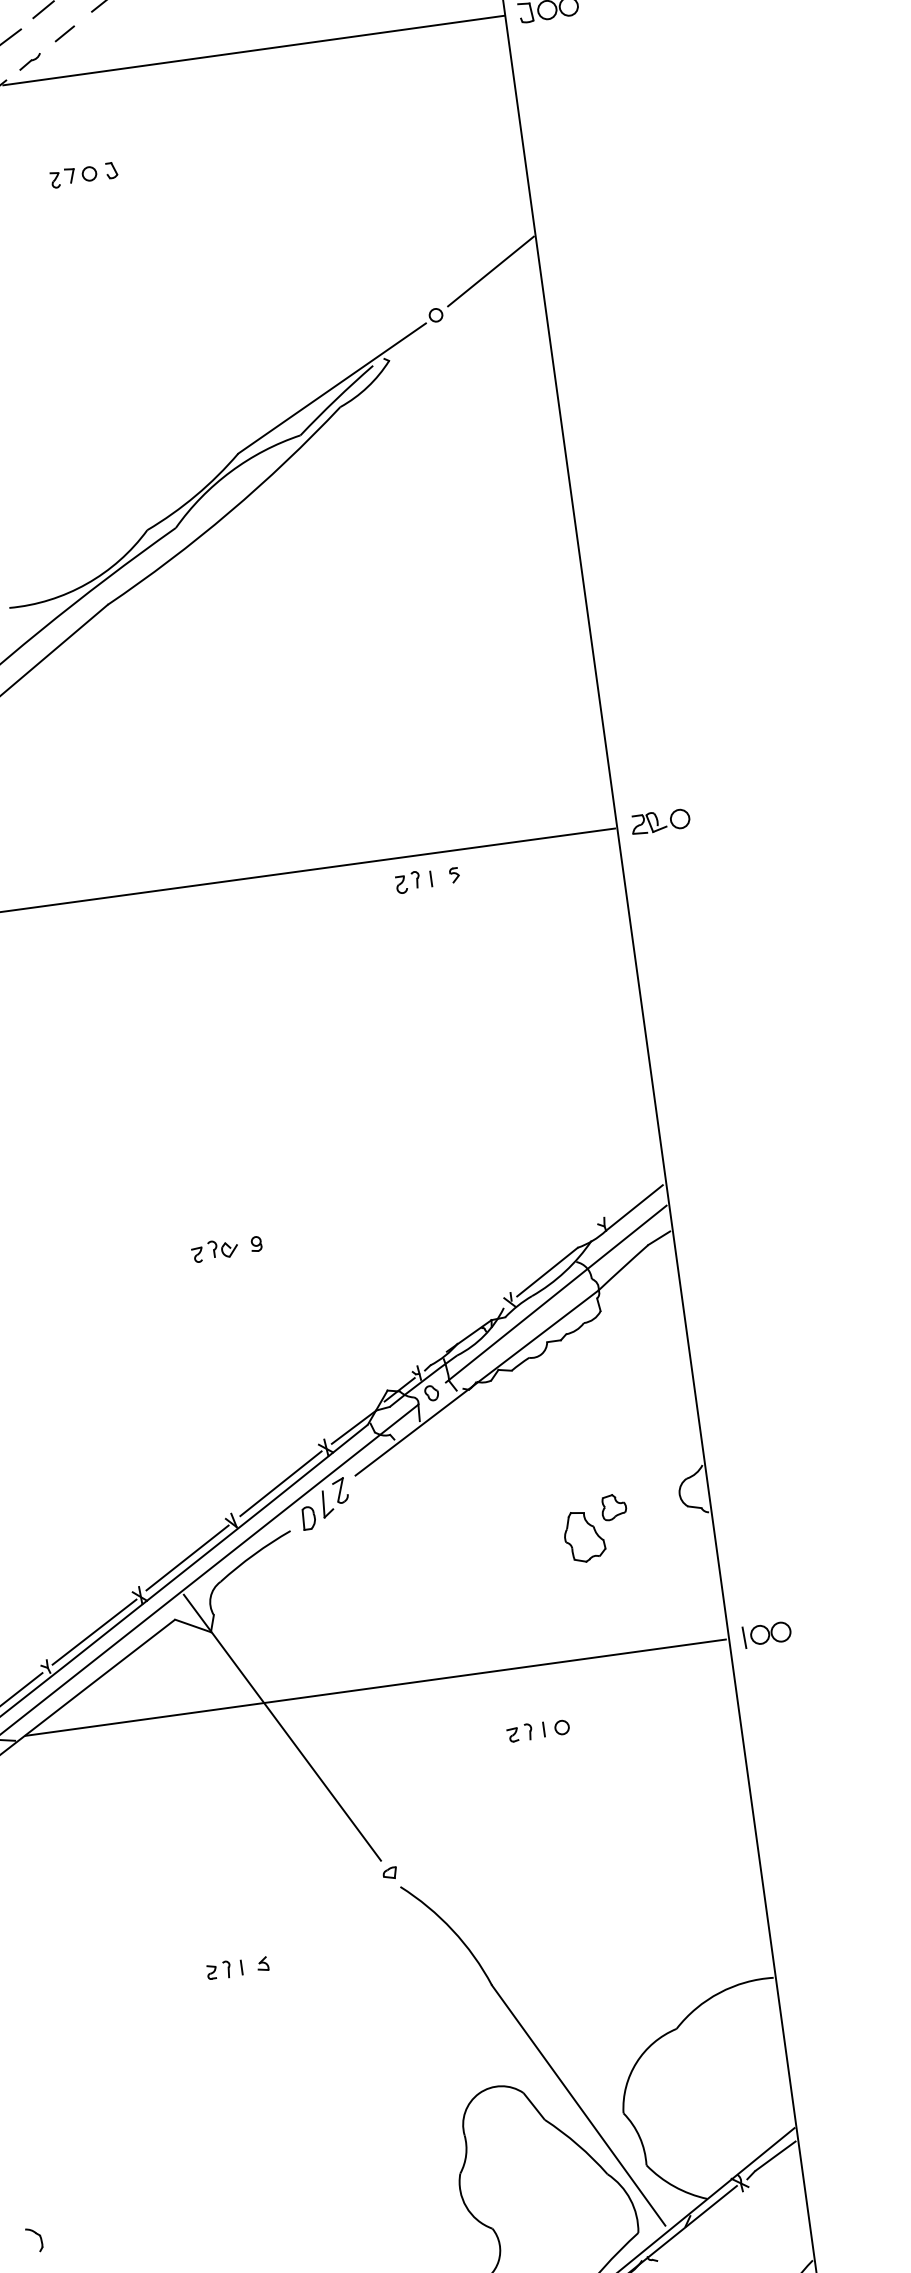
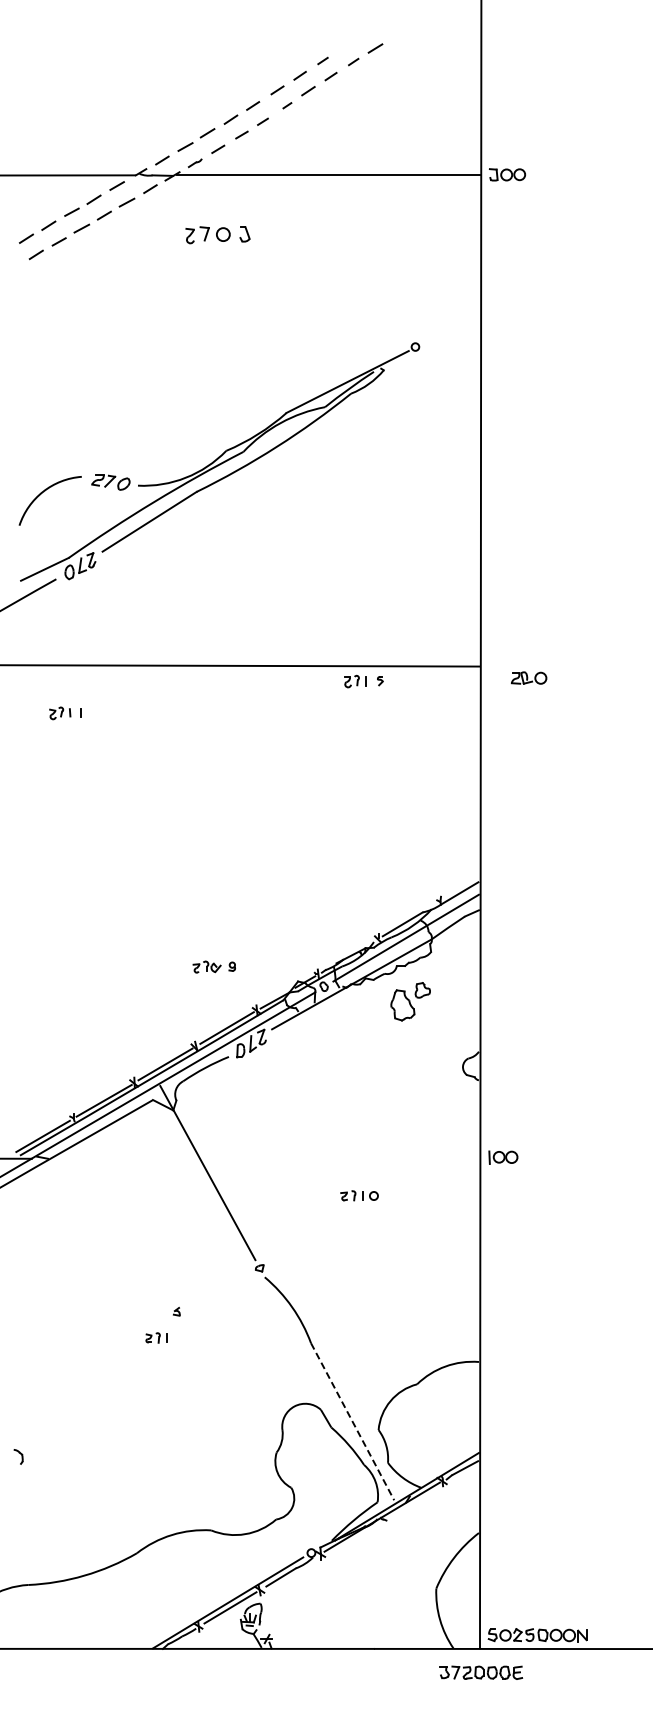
part: (83, 174) -> (217, 234), size x1.6
line: (490, 271) -> (451, 325), removed
part: (661, 820) -> (529, 677), moved
part: (225, 1247) -> (213, 966), moved
part: (596, 1528) -> (410, 1001), moved
line: (375, 1686) -> (266, 1156), removed
part: (224, 1968) -> (156, 1337), moved
line: (578, 2105) -> (352, 1421), solid -> dashed

